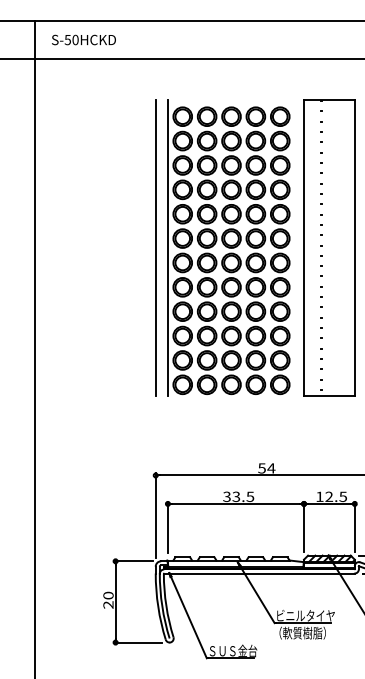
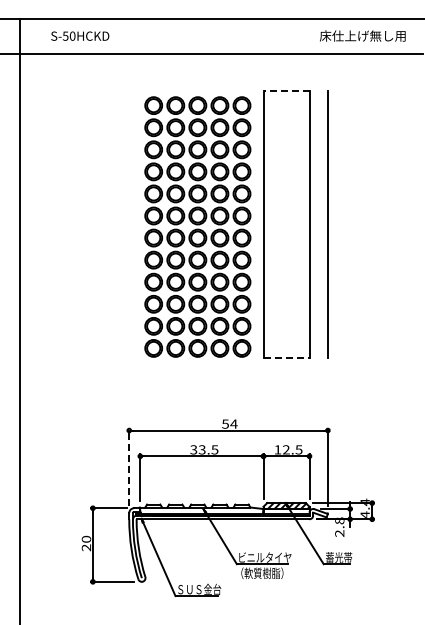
text: (84, 39) -> (80, 35), moved
line: (329, 99) -> (286, 90), solid -> dashed
line: (156, 247) -> (129, 224), removed
line: (168, 247) -> (140, 224), removed
line: (329, 395) -> (286, 358), solid -> dashed
line: (156, 515) -> (129, 466), solid -> dashed

